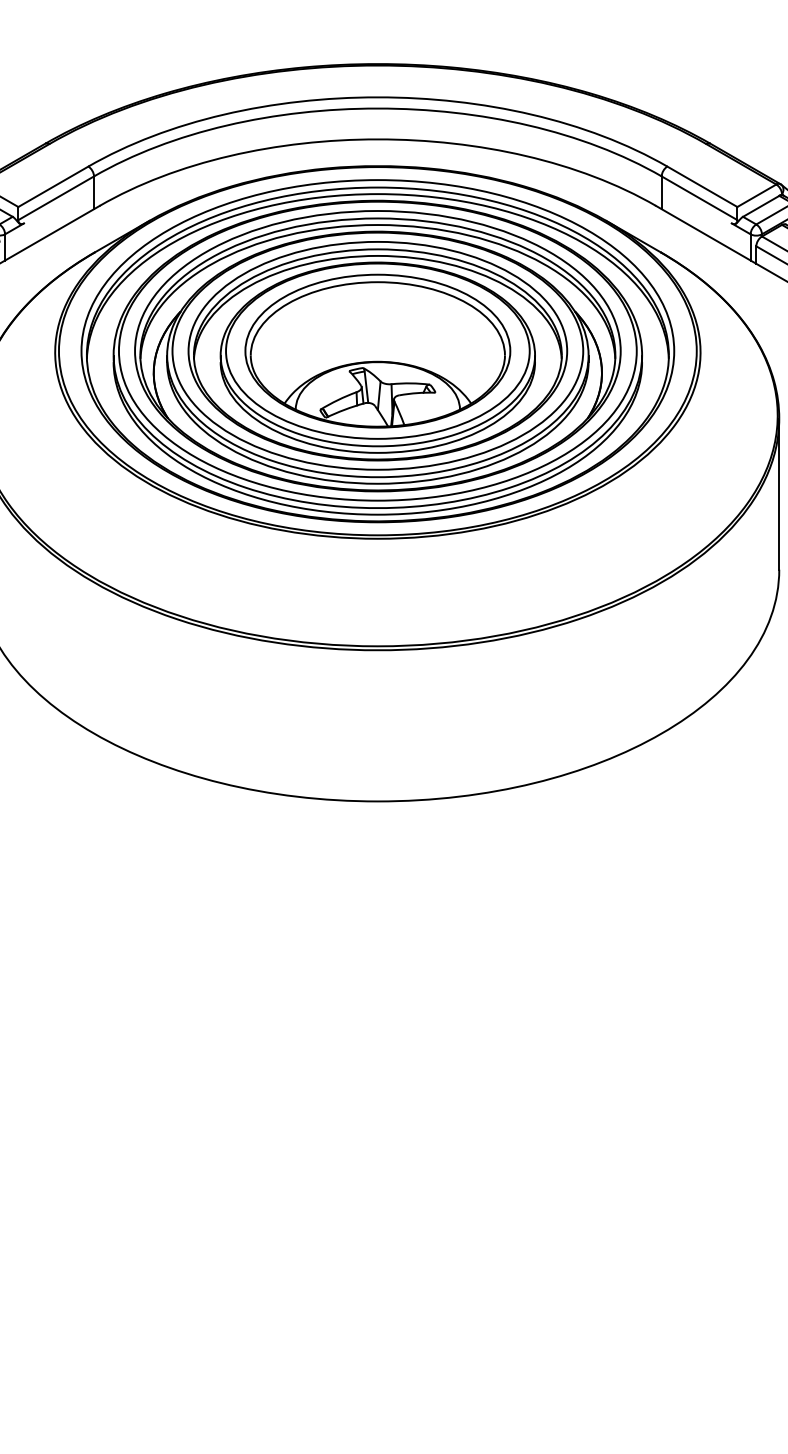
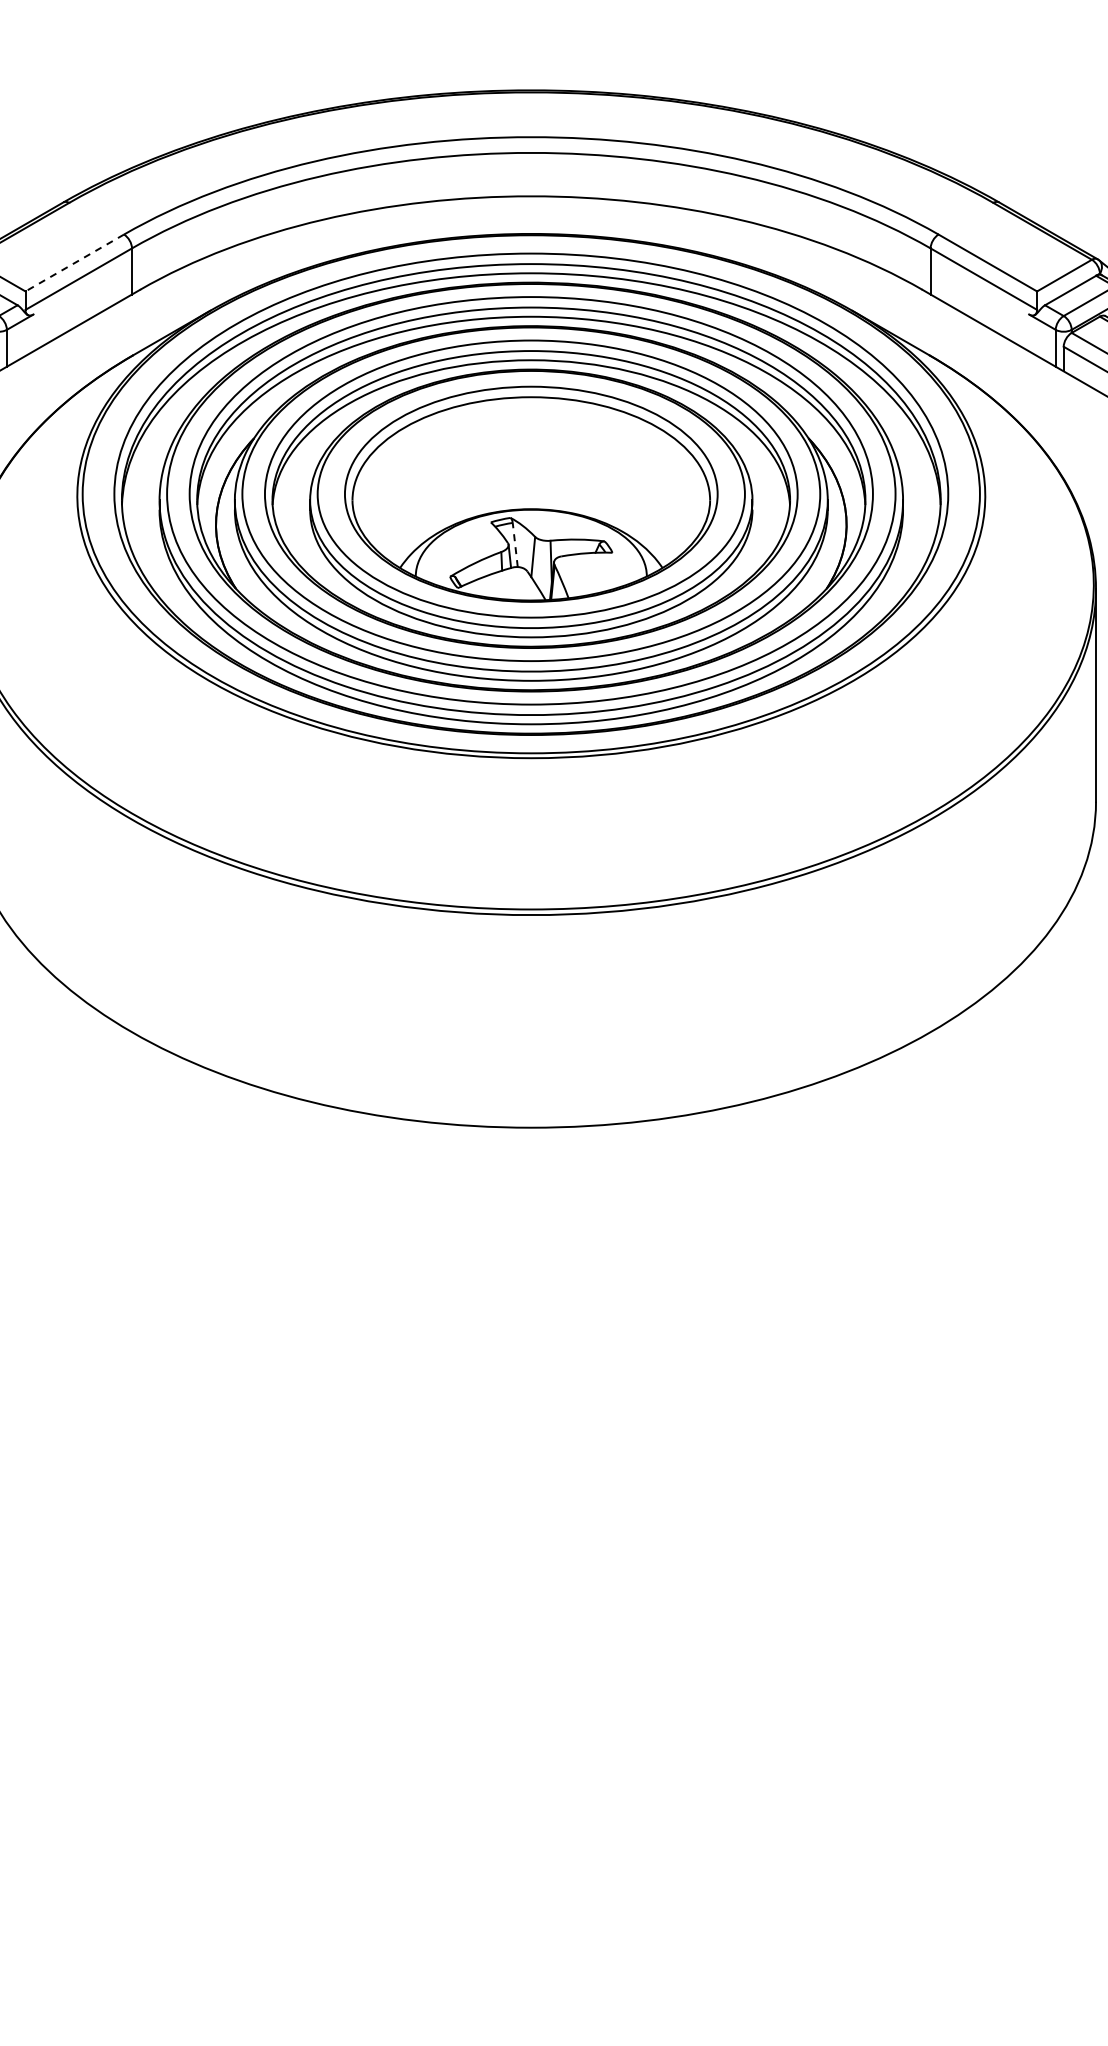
line: (53, 187) -> (74, 263), solid -> dashed
line: (366, 386) -> (515, 544), solid -> dashed

